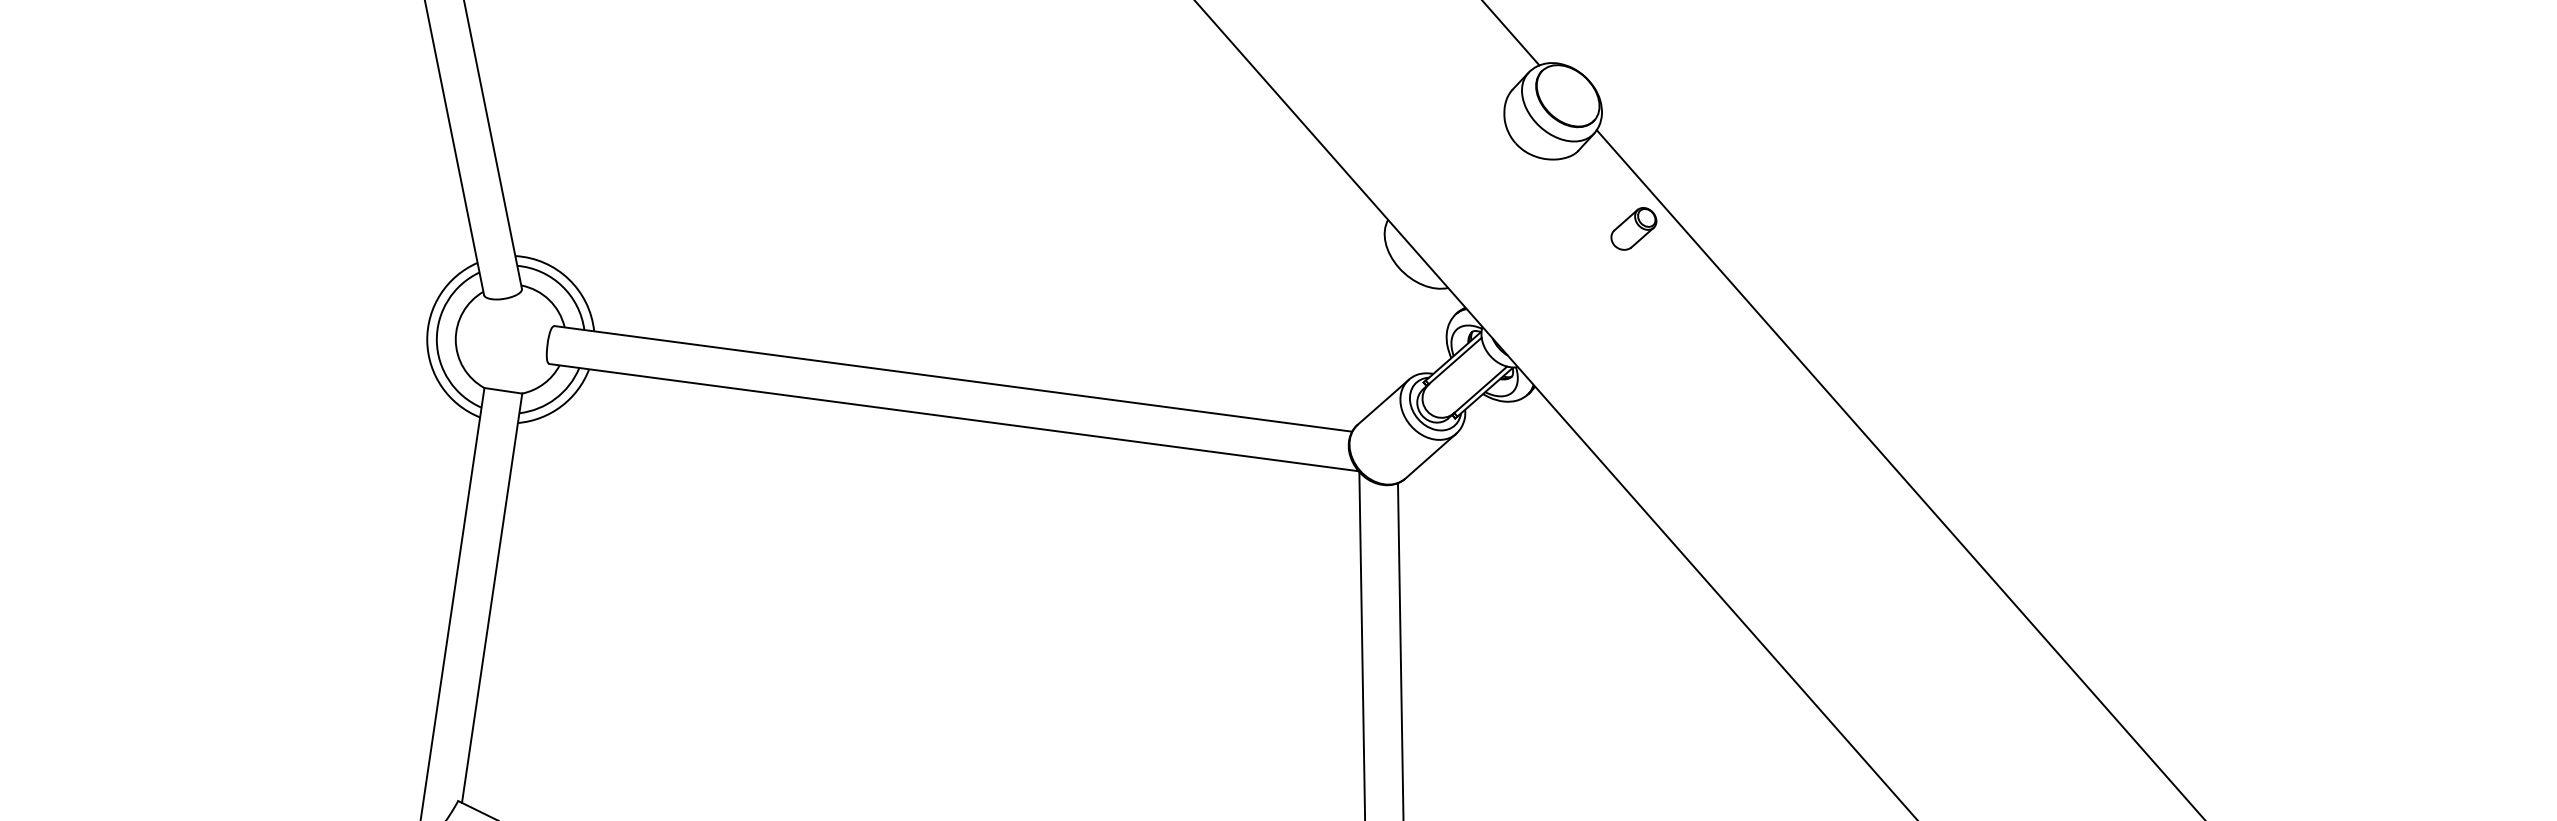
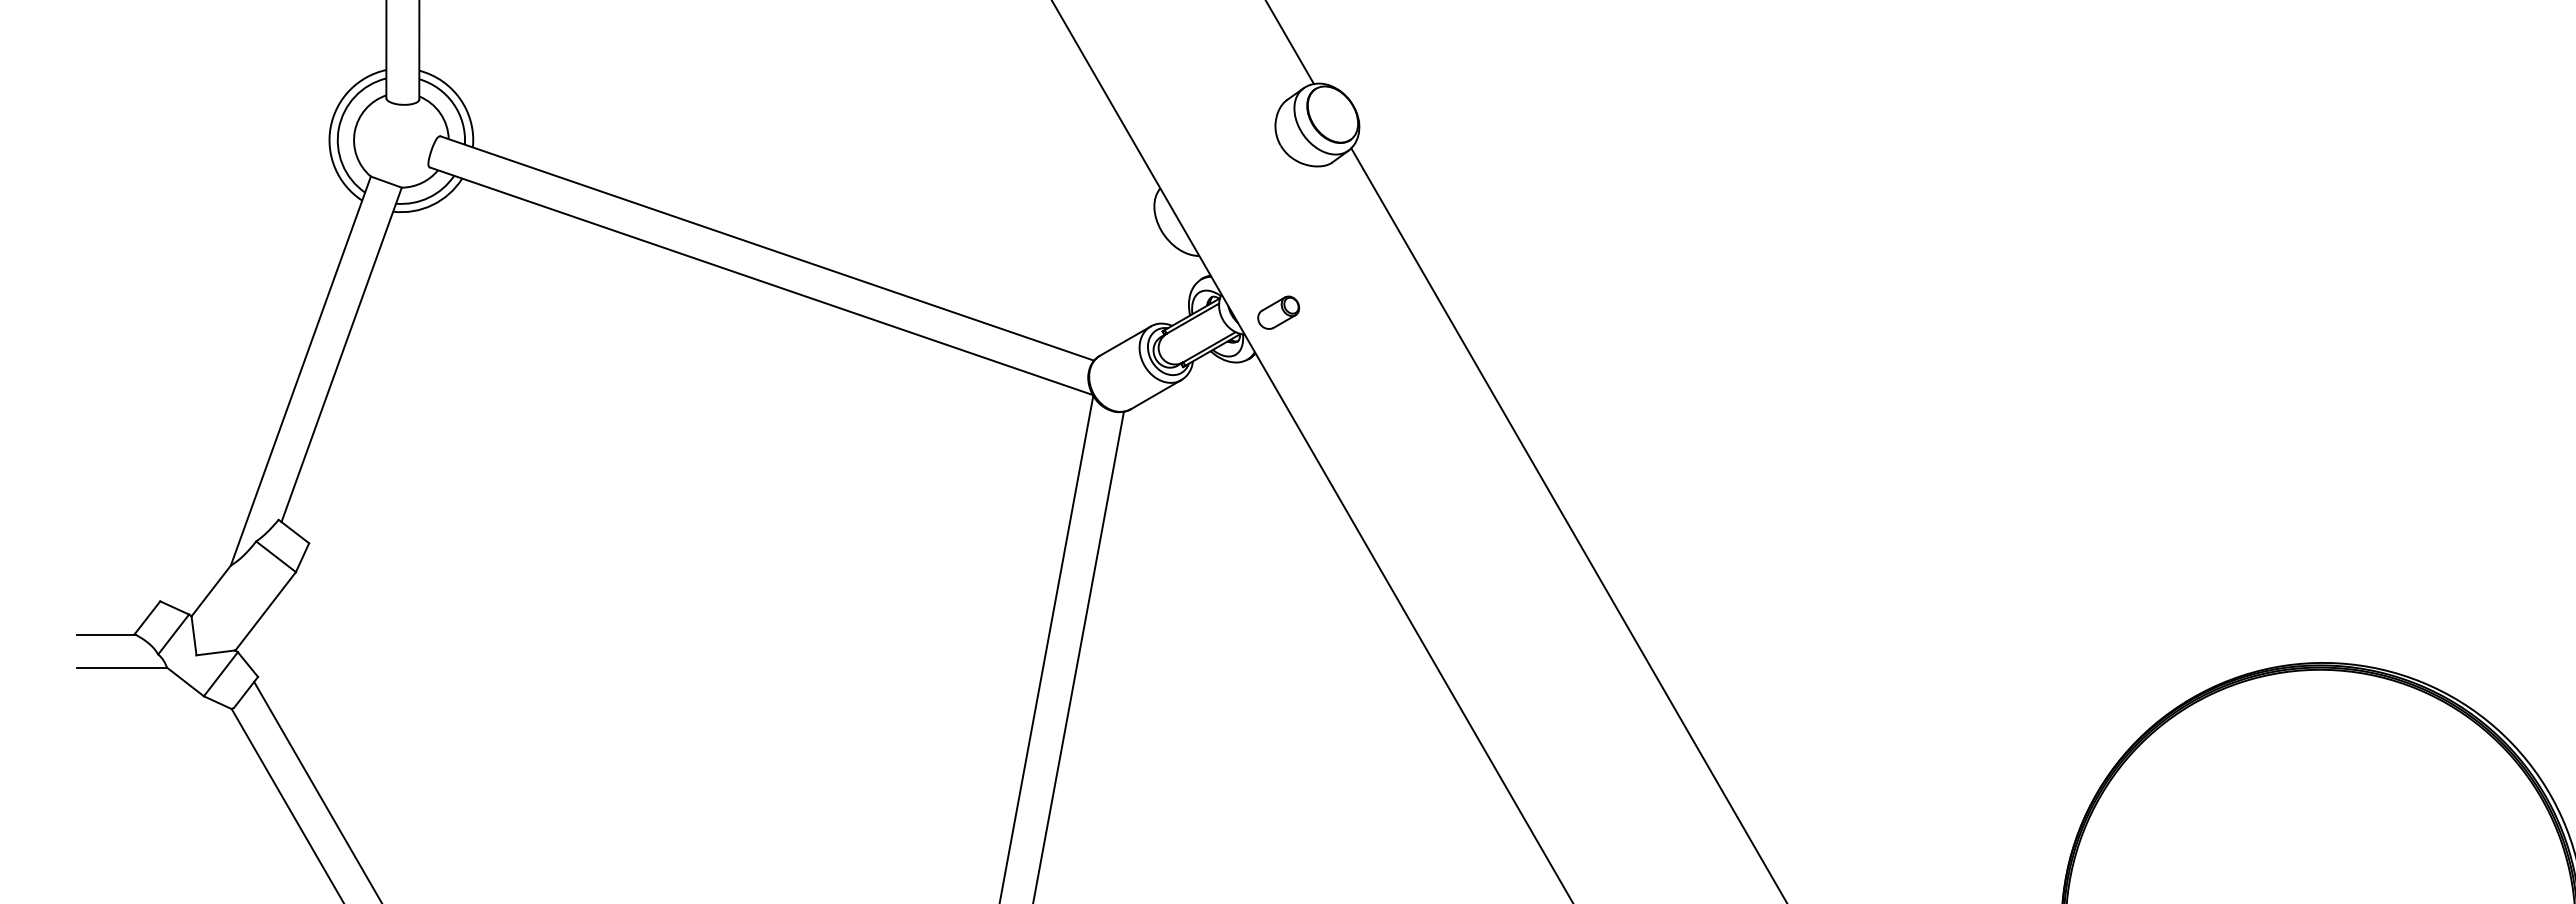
part: (1633, 228) -> (1278, 312), moved

